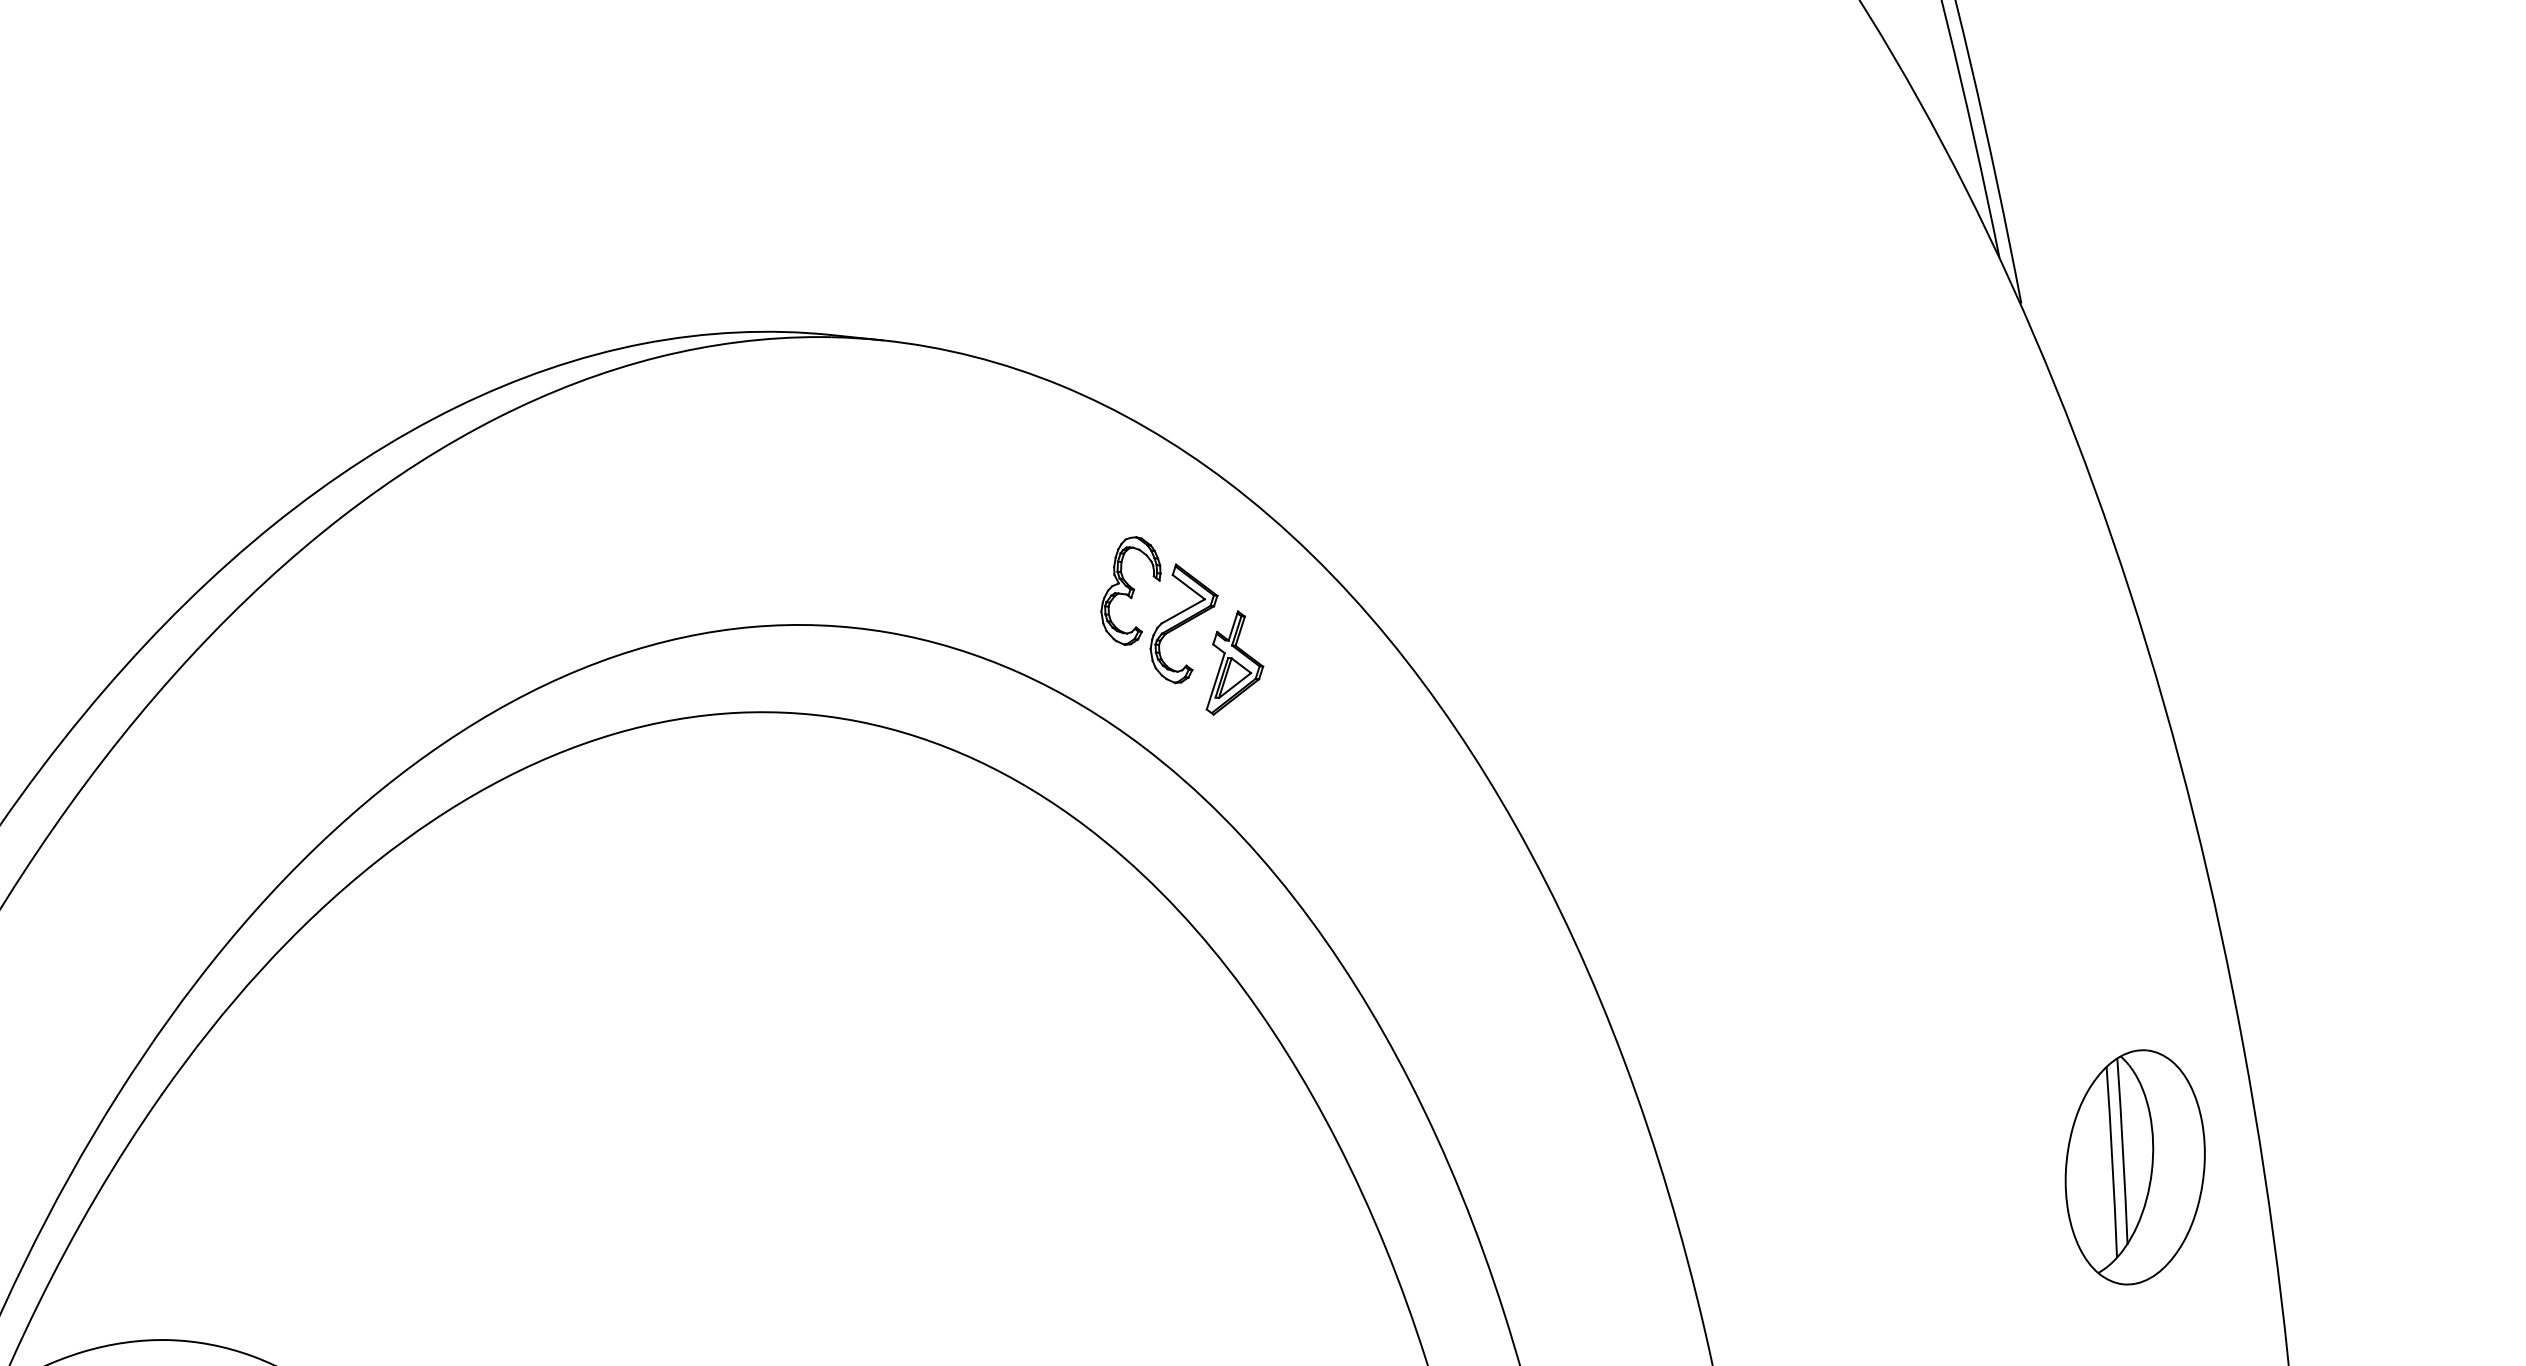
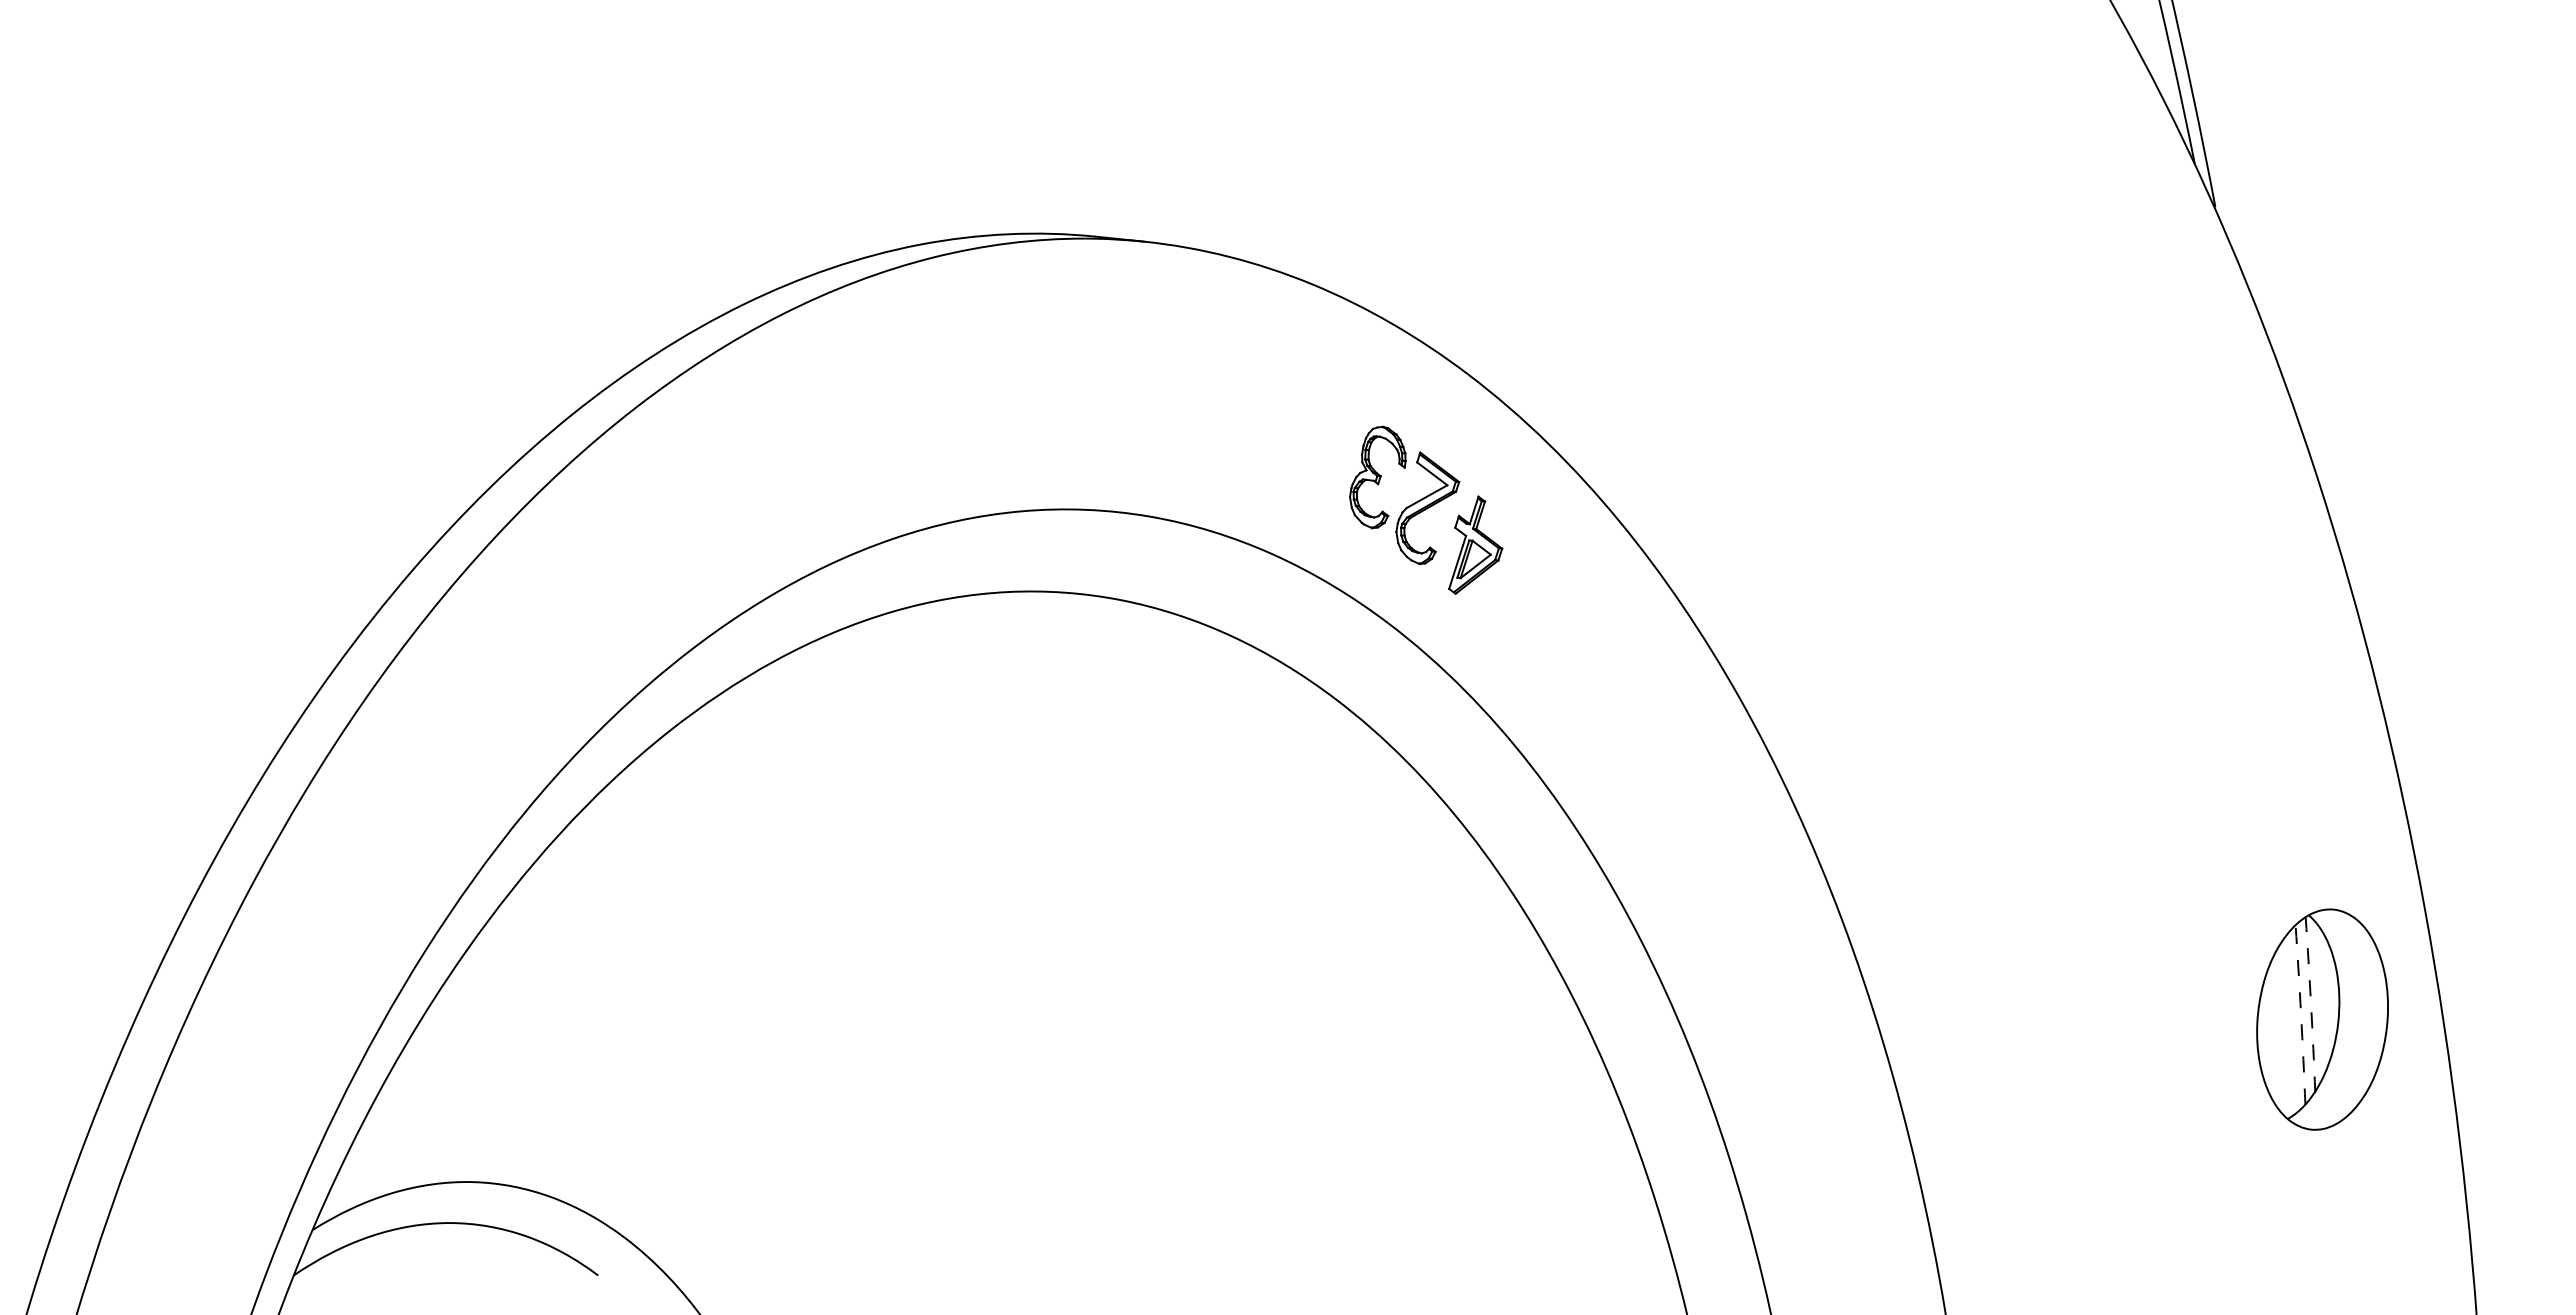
arc: (2123, 1151) -> (2311, 1004), solid -> dashed
arc: (2112, 1161) -> (2301, 1014), solid -> dashed

